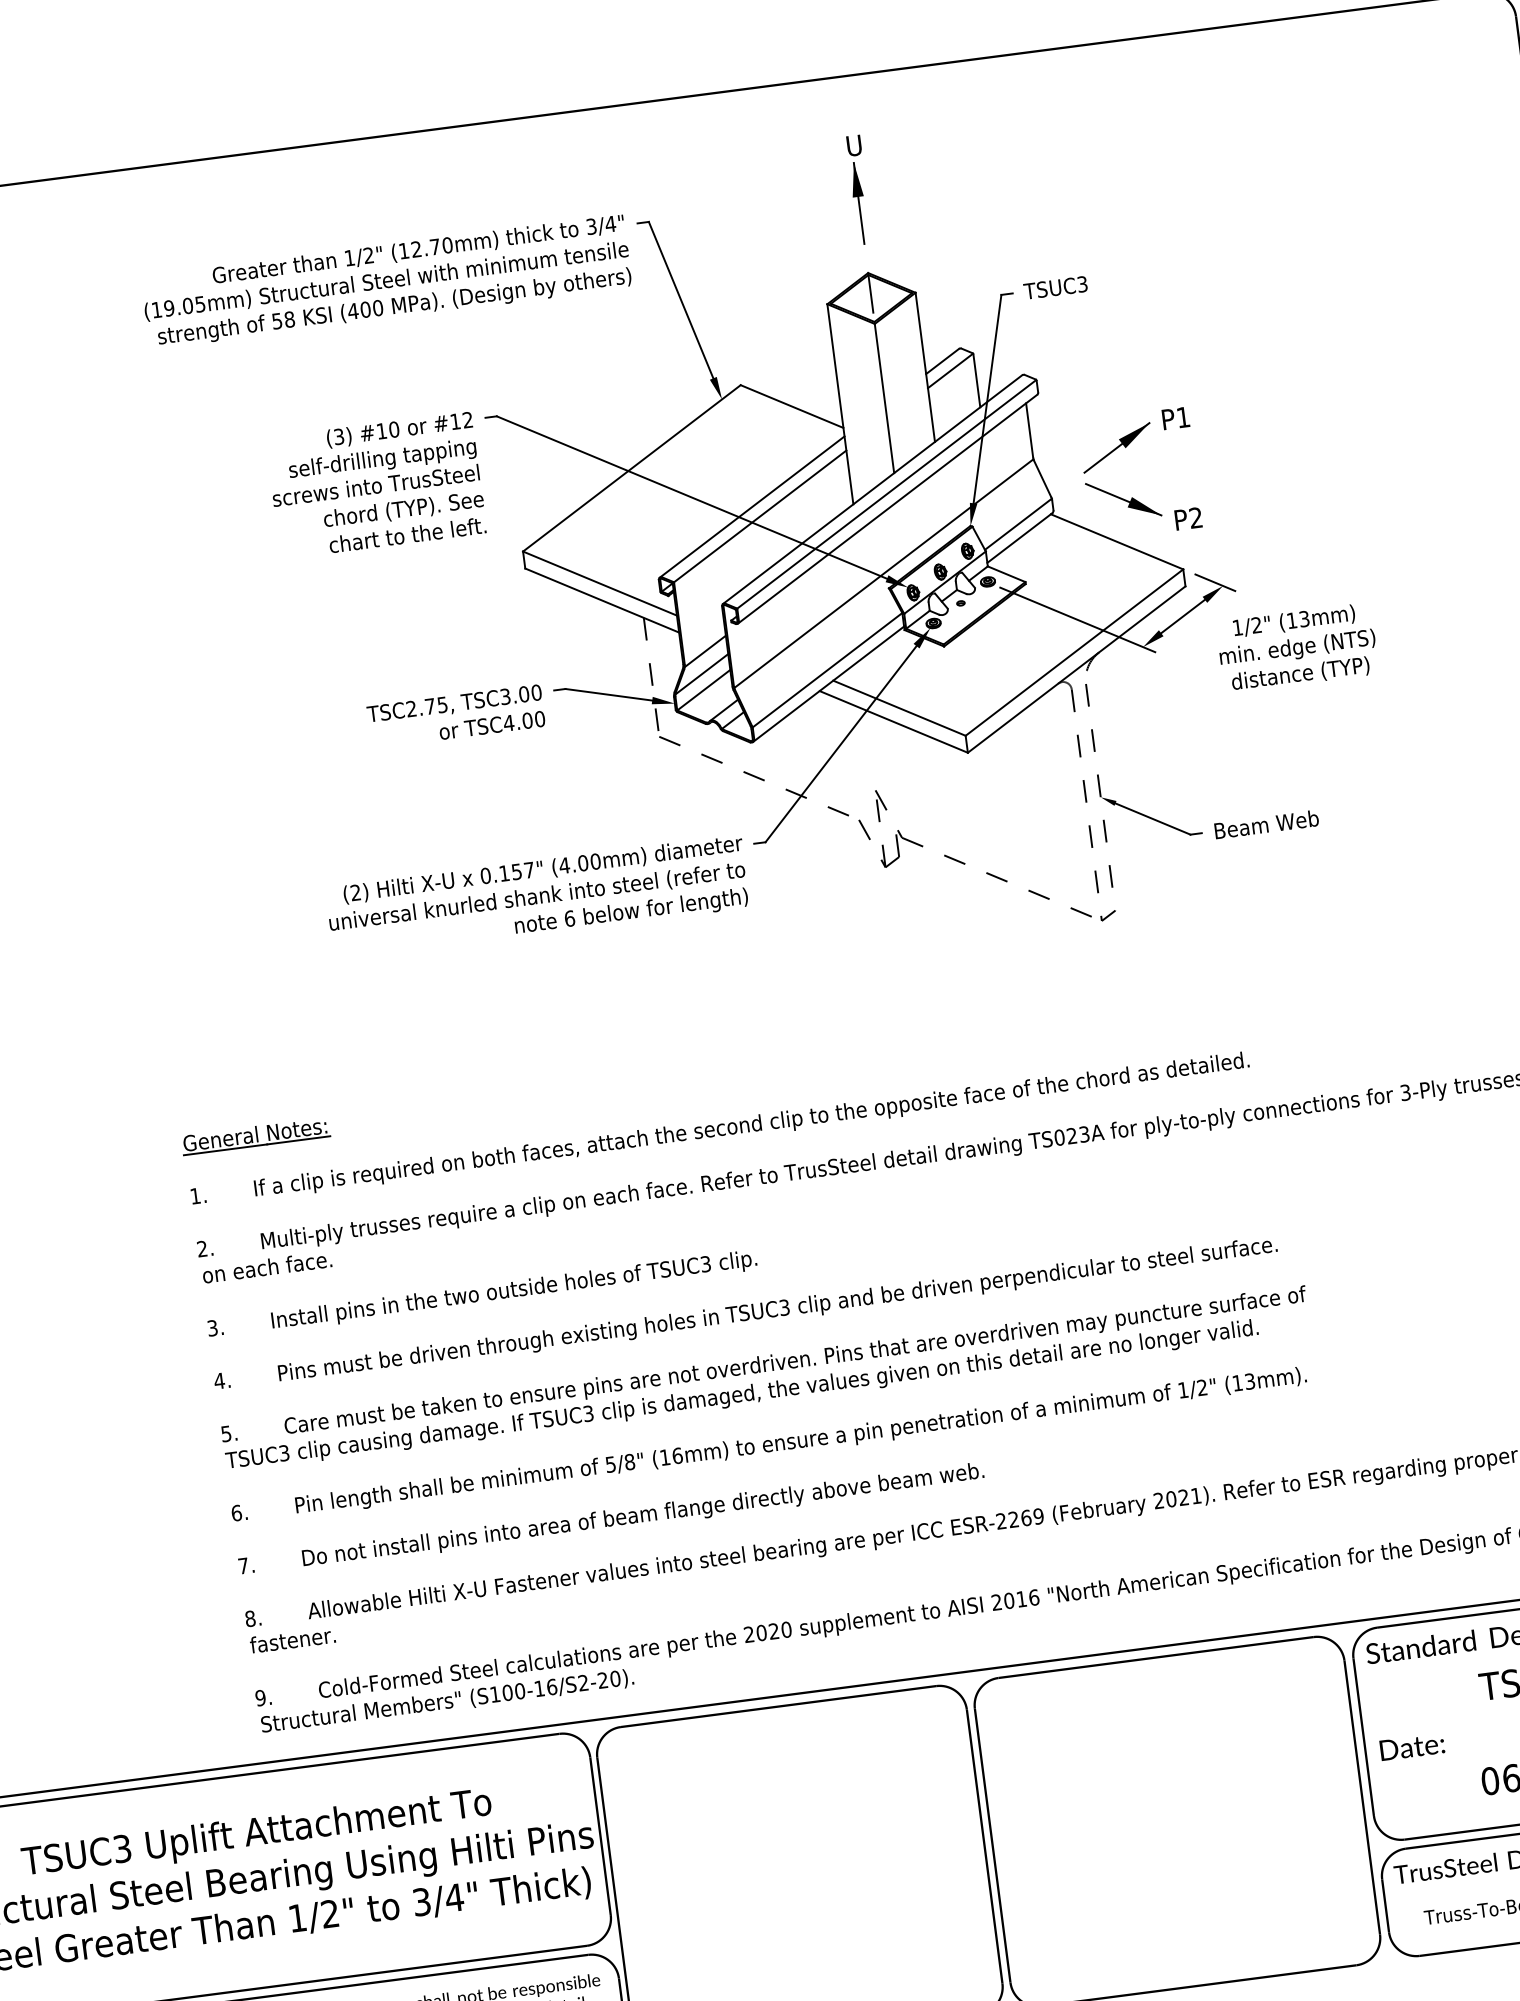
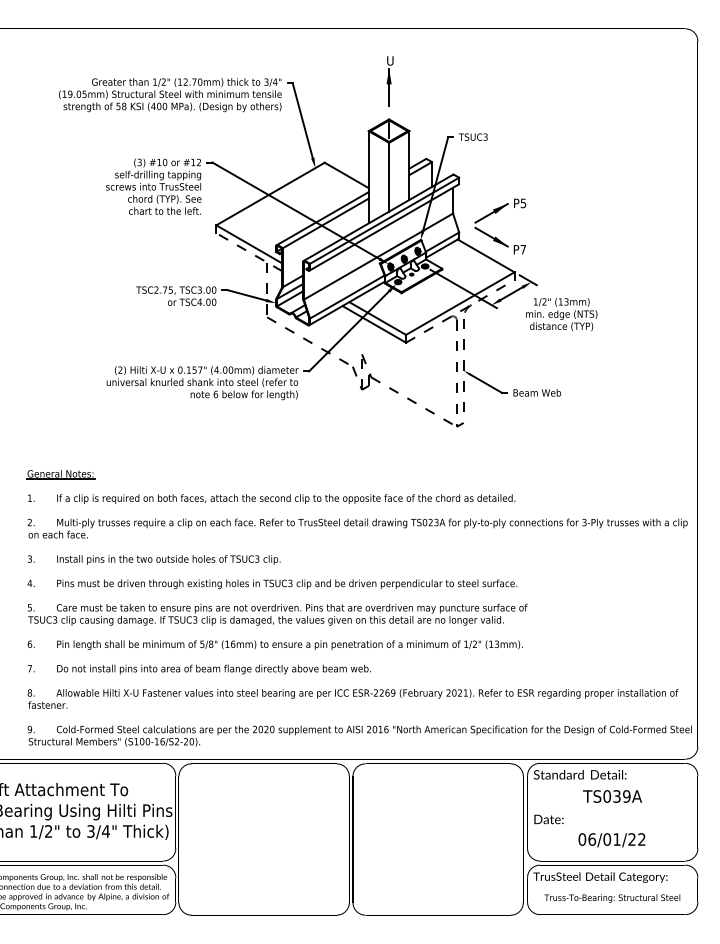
text: (1183, 417) -> (523, 203), P1 -> P5
text: (1194, 517) -> (522, 249), P2 -> P7
line: (600, 599) -> (248, 251), solid -> dashed
line: (1077, 669) -> (460, 311), solid -> dashed

